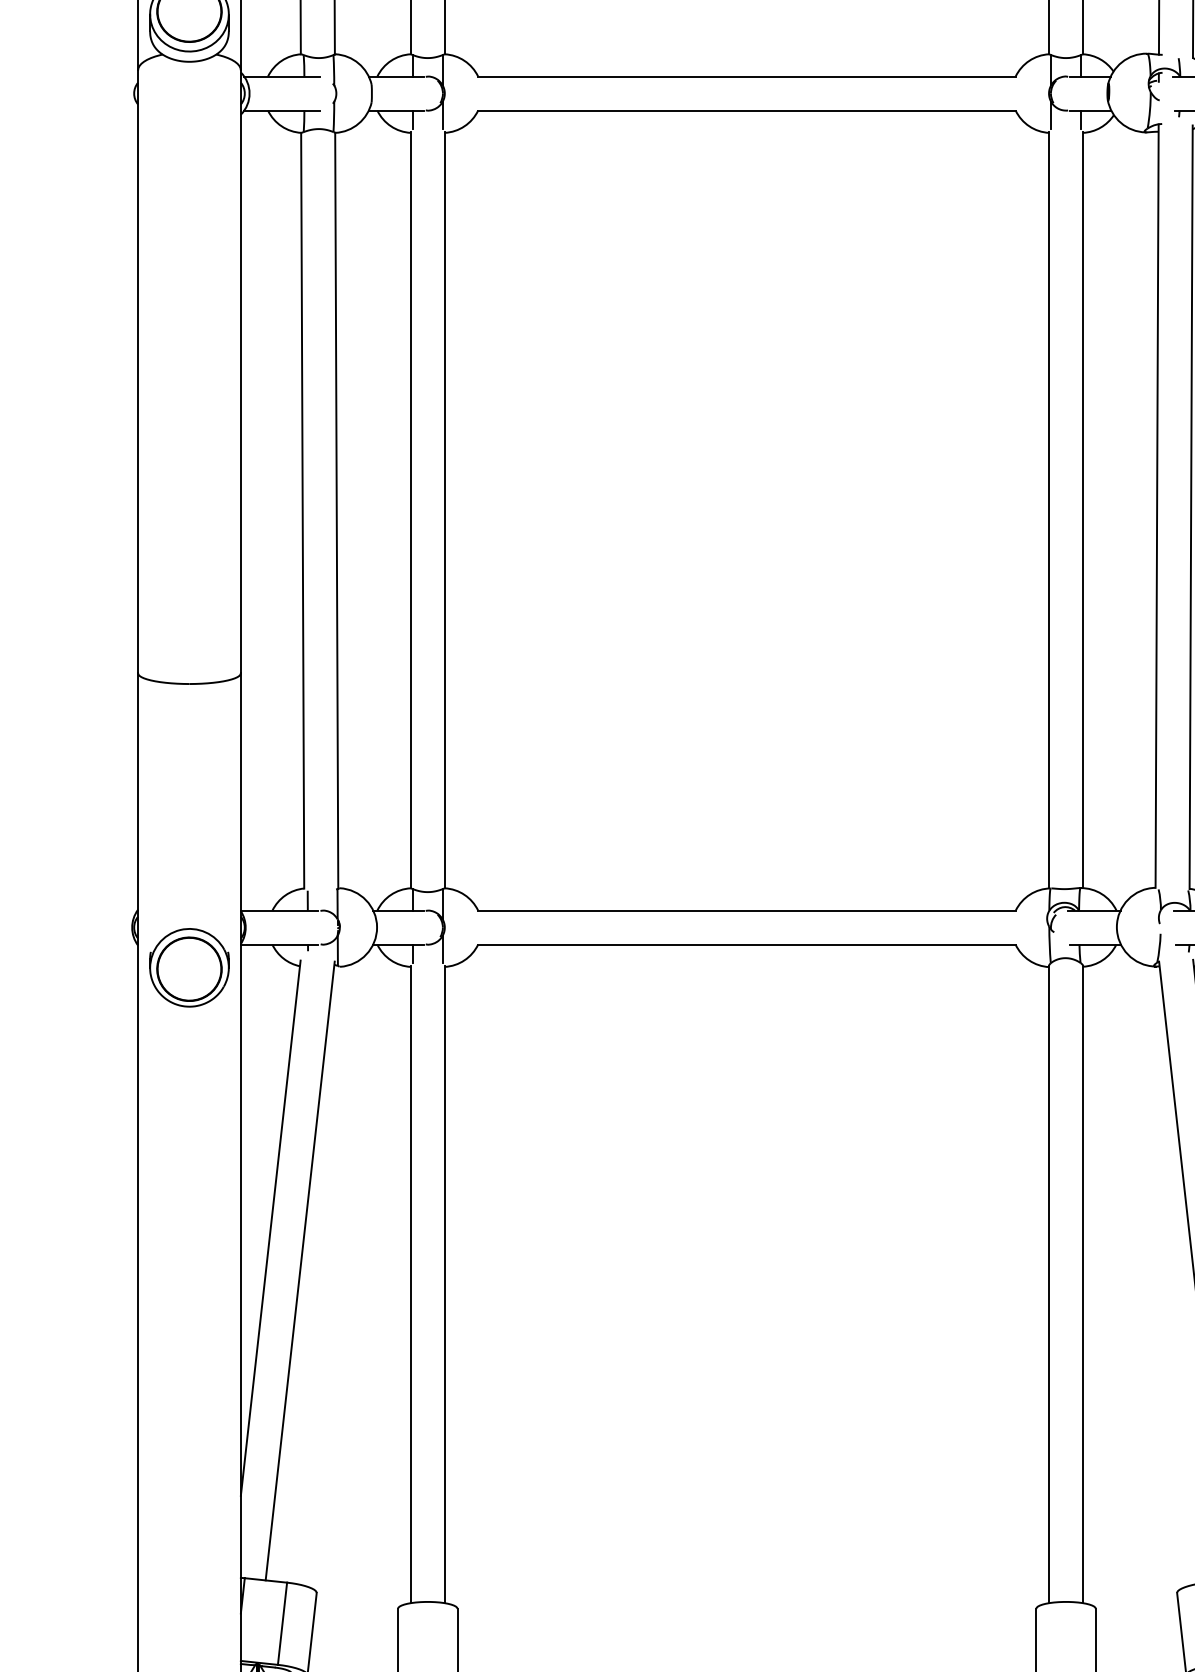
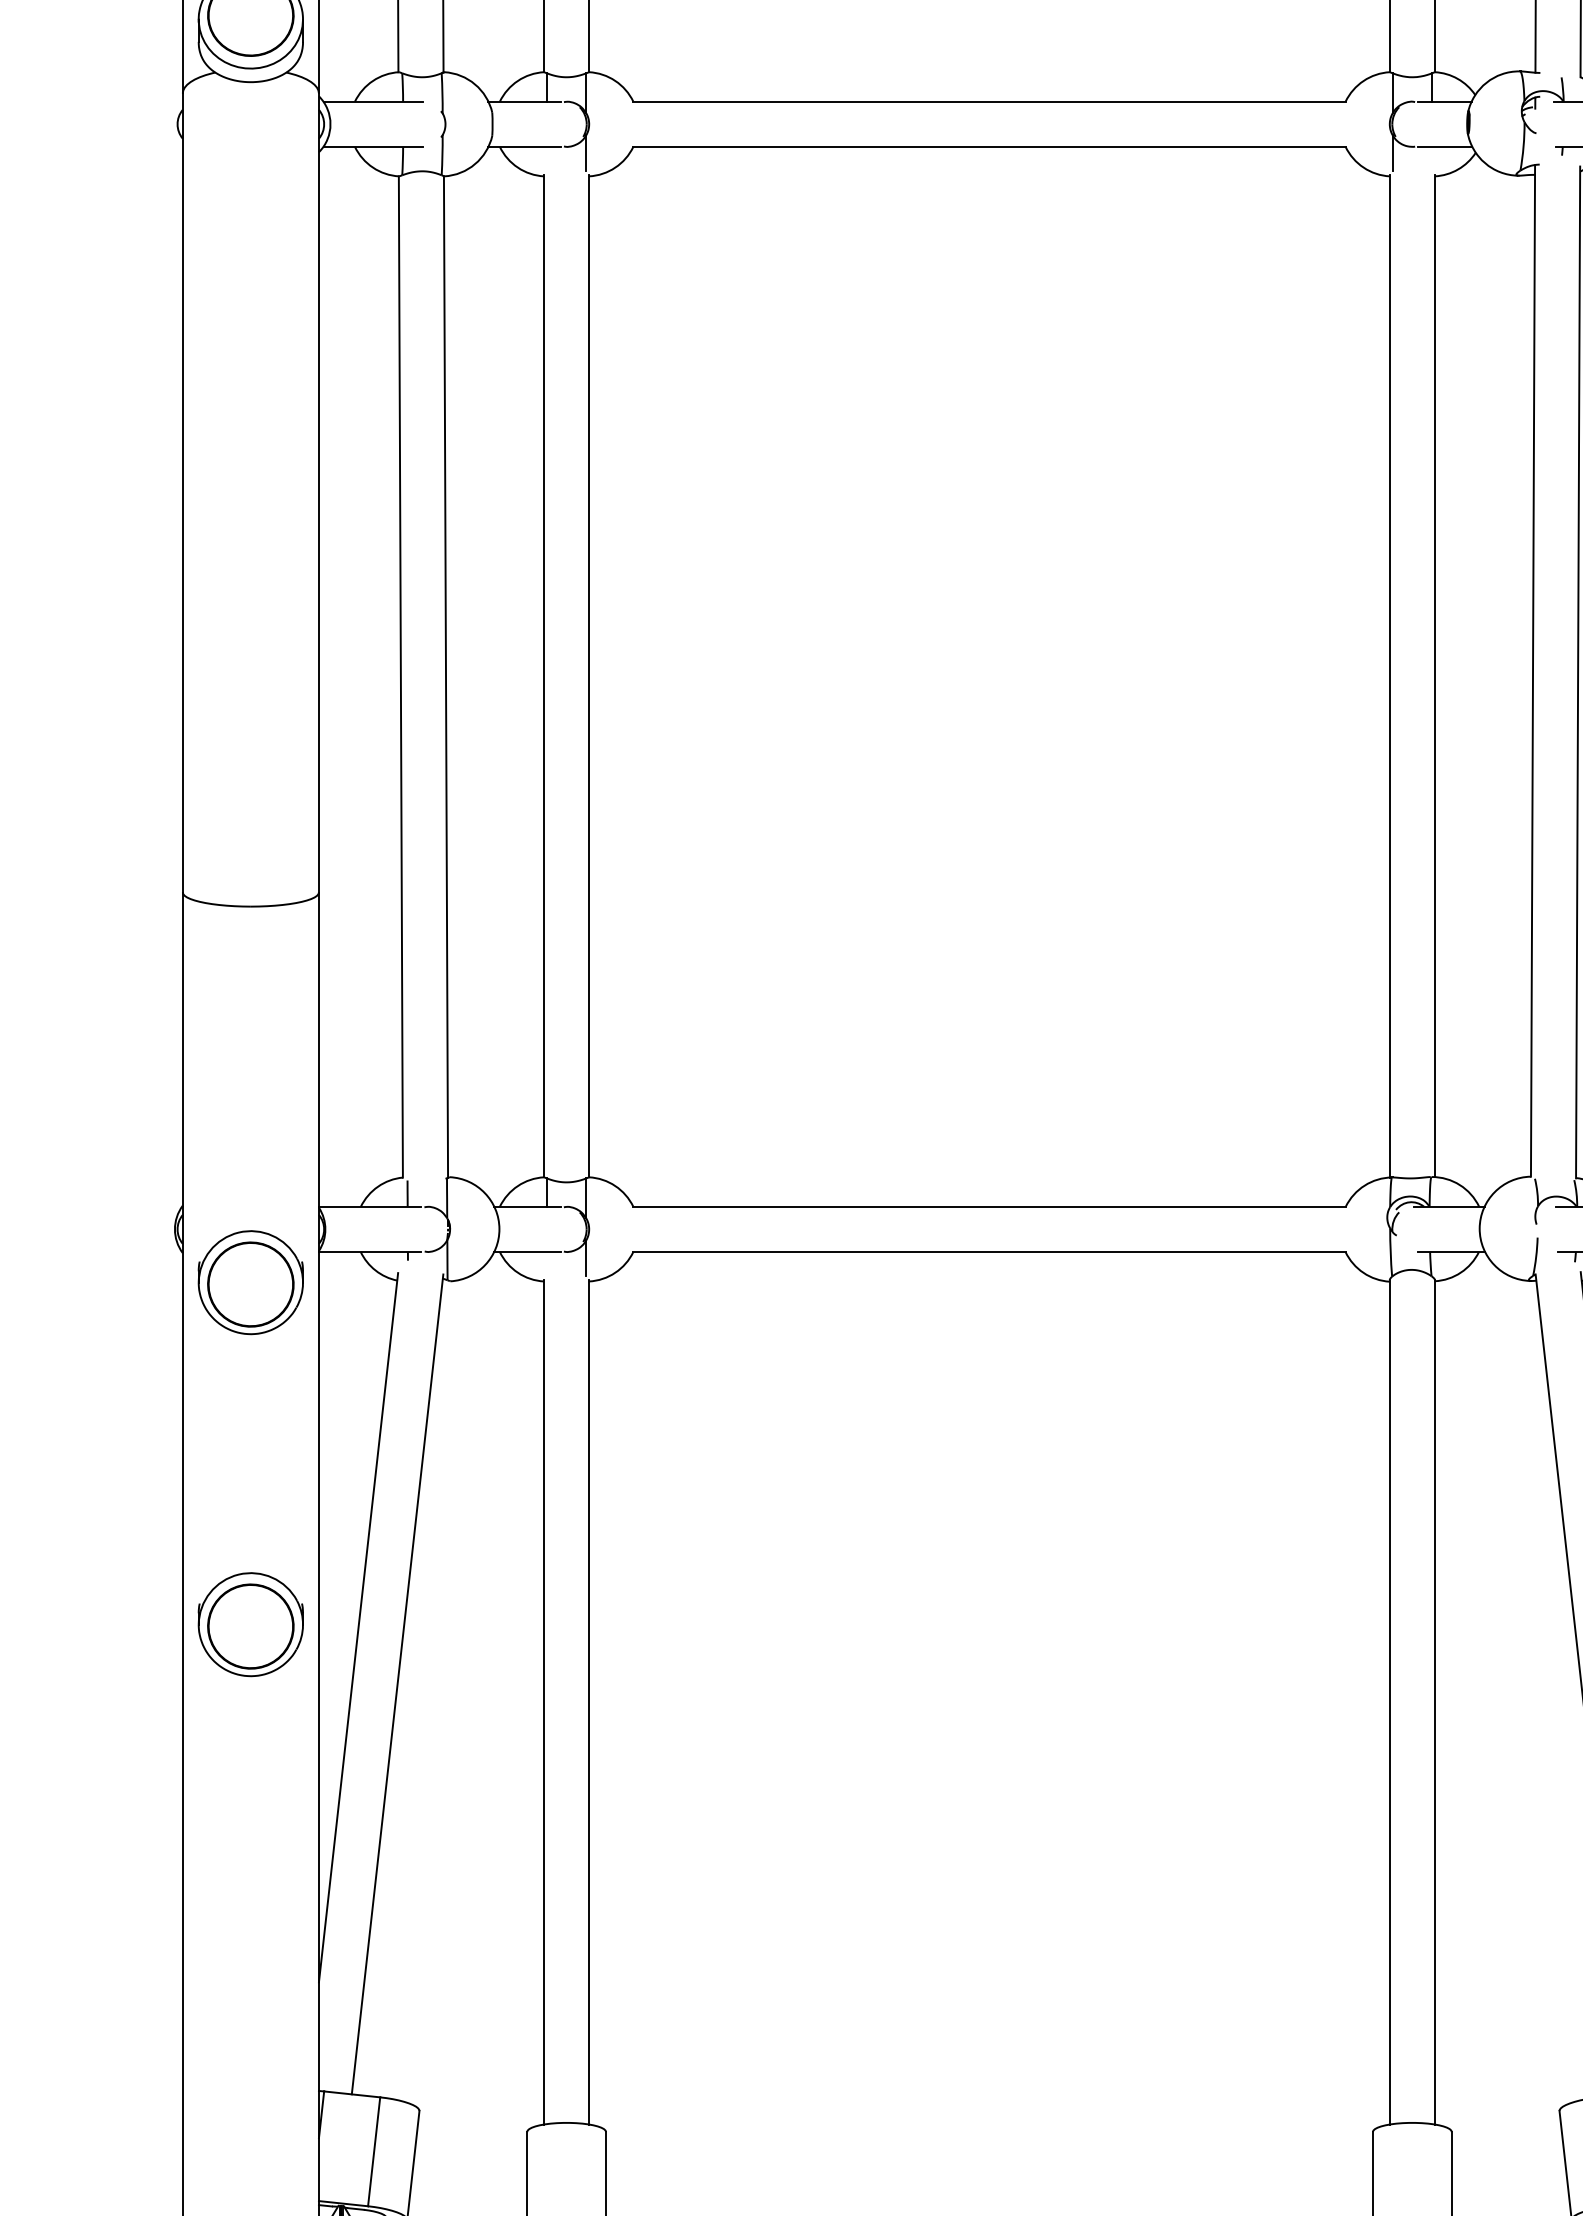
line: (412, 119) -> (546, 158), removed
line: (1081, 119) -> (1432, 158), removed
line: (412, 953) -> (546, 1263), removed
part: (189, 1225) -> (250, 1624), added

